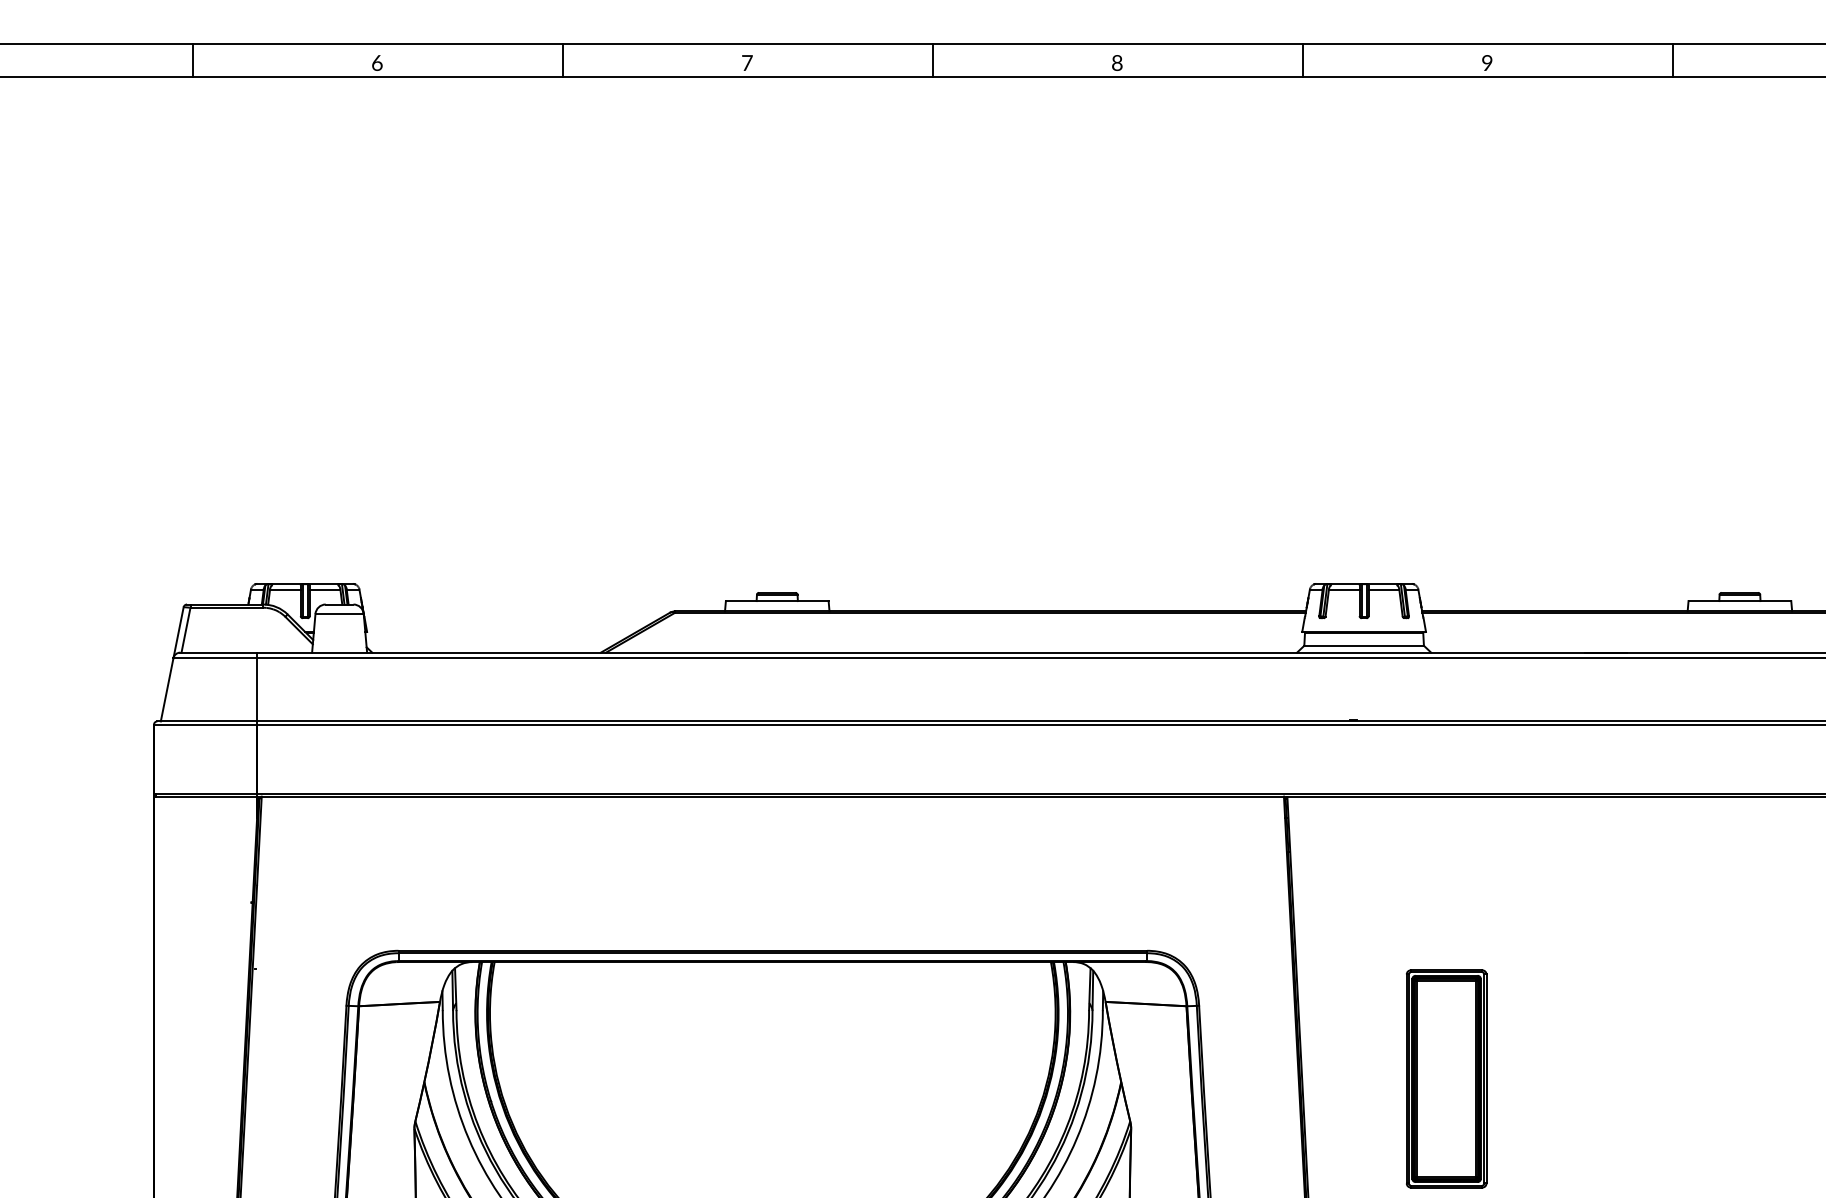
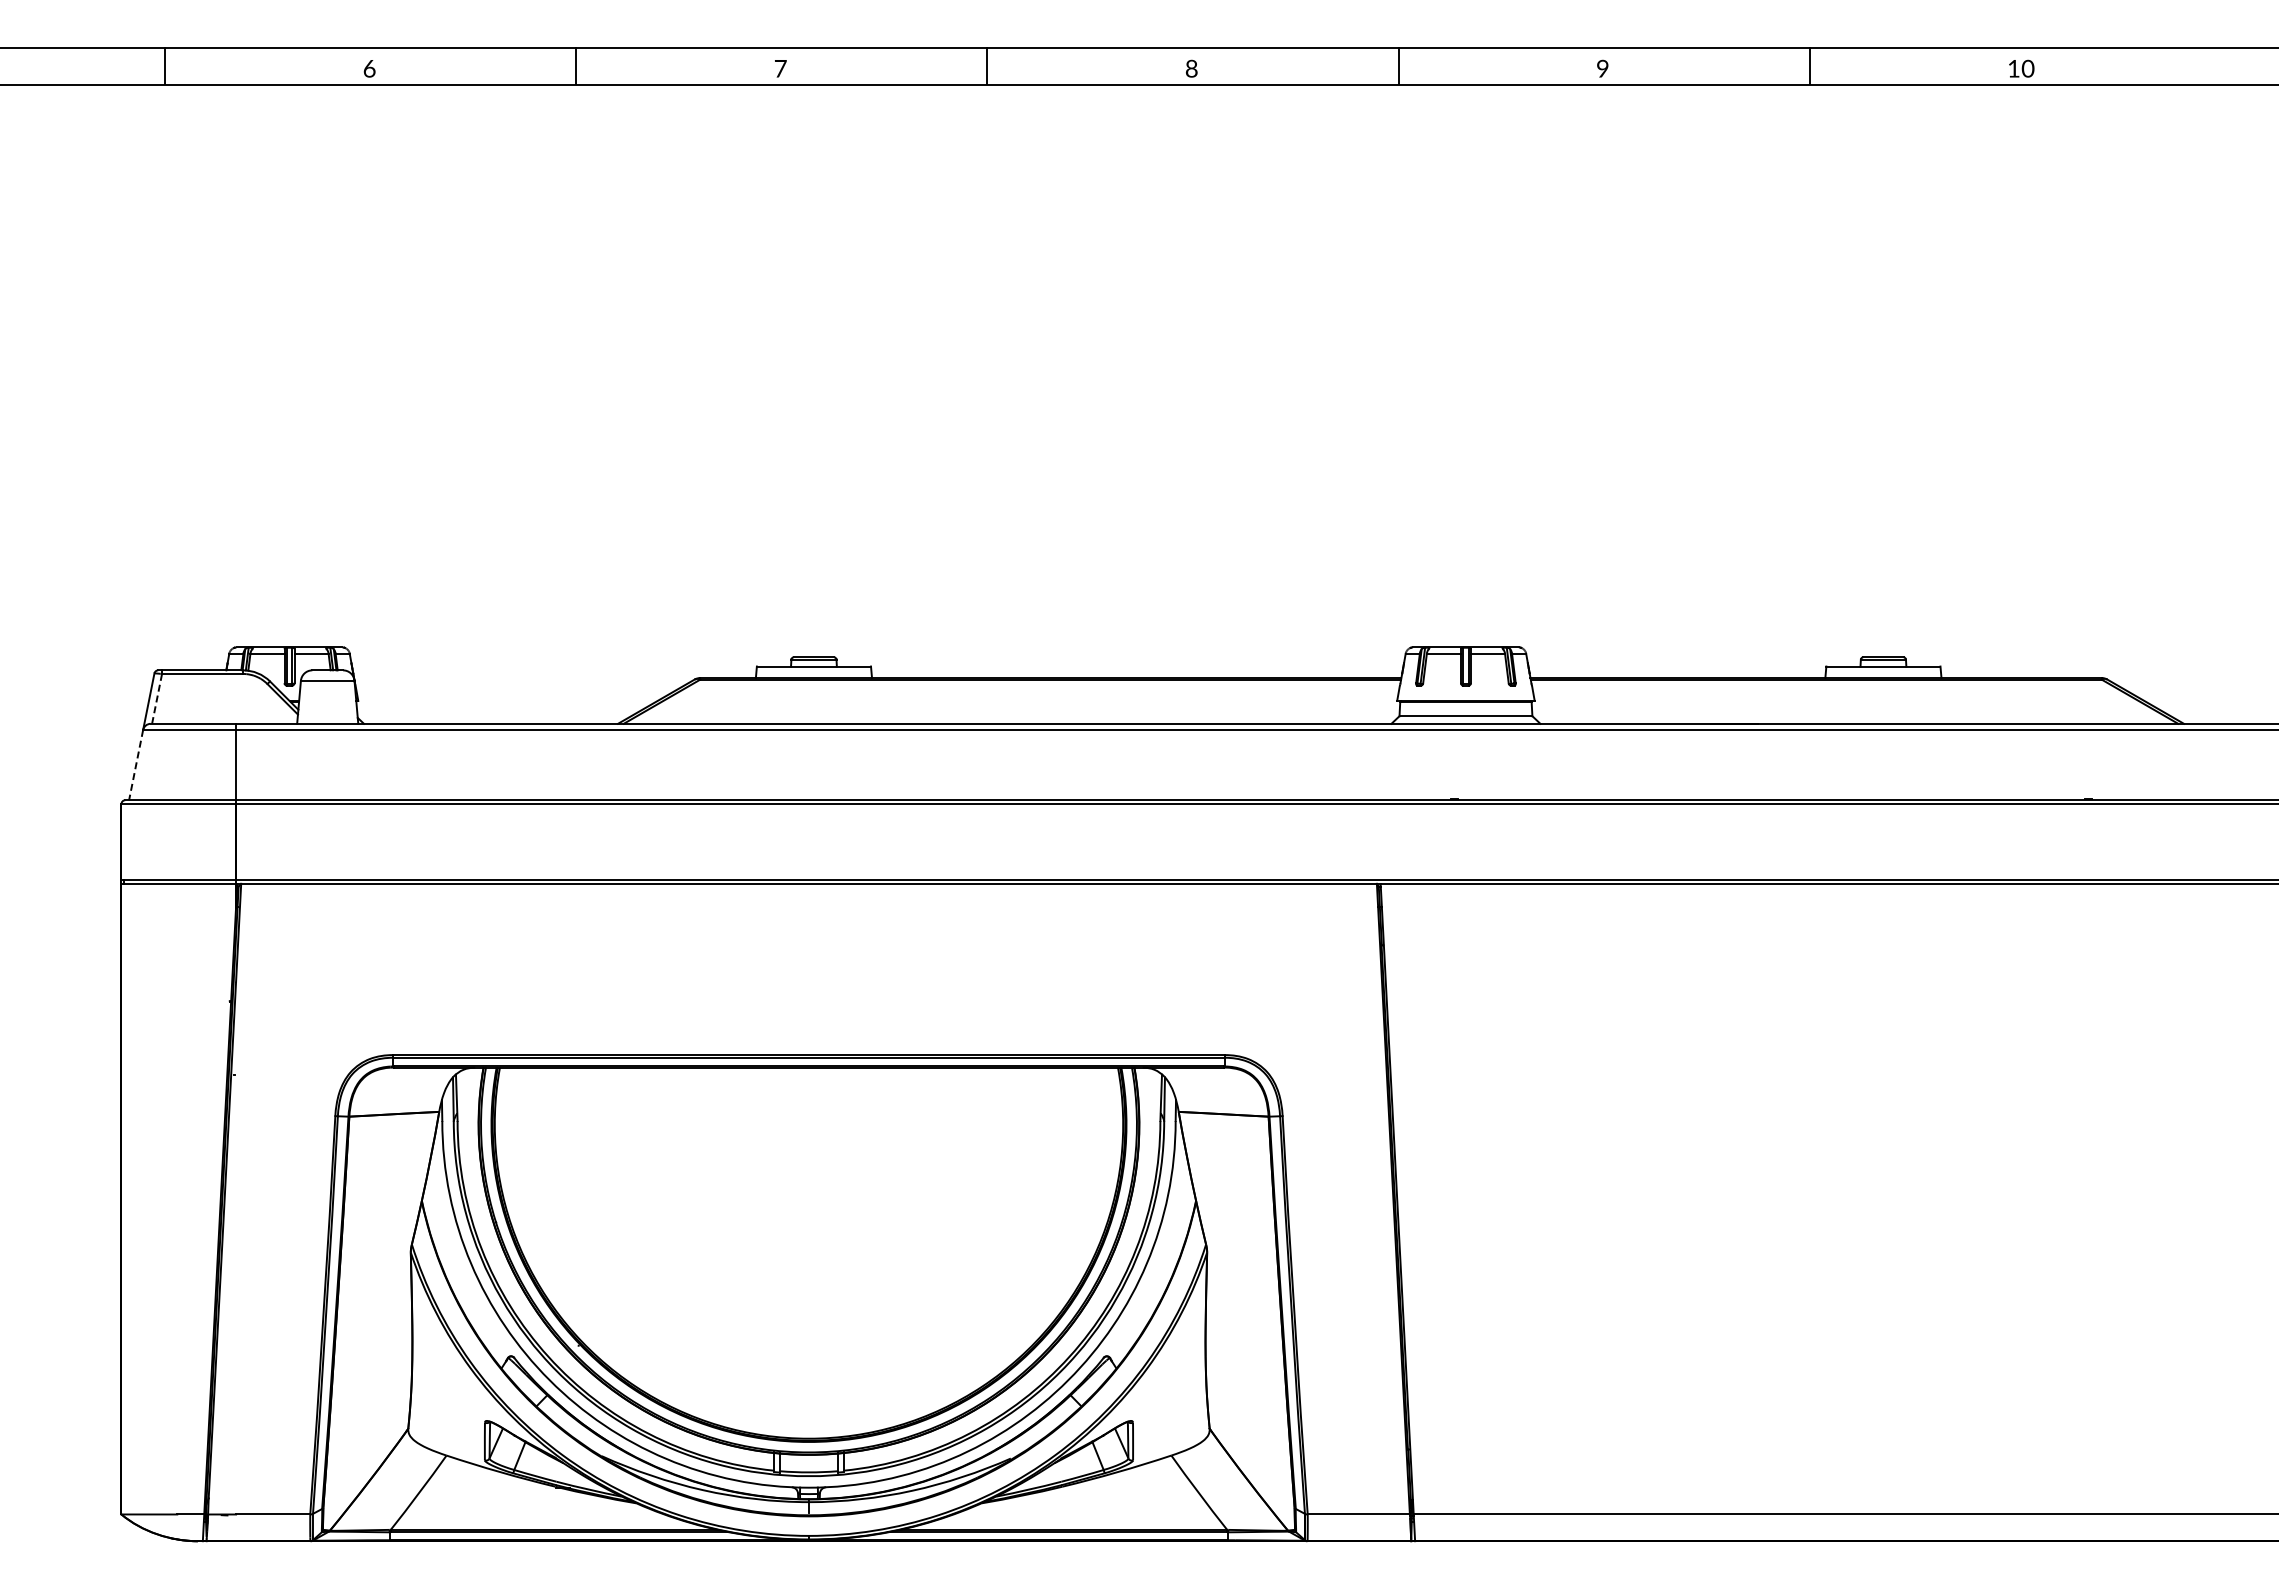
line: (185, 630) -> (156, 699), solid -> dashed
line: (167, 690) -> (136, 765), solid -> dashed
part: (1446, 1078) -> (1557, 1196), removed

